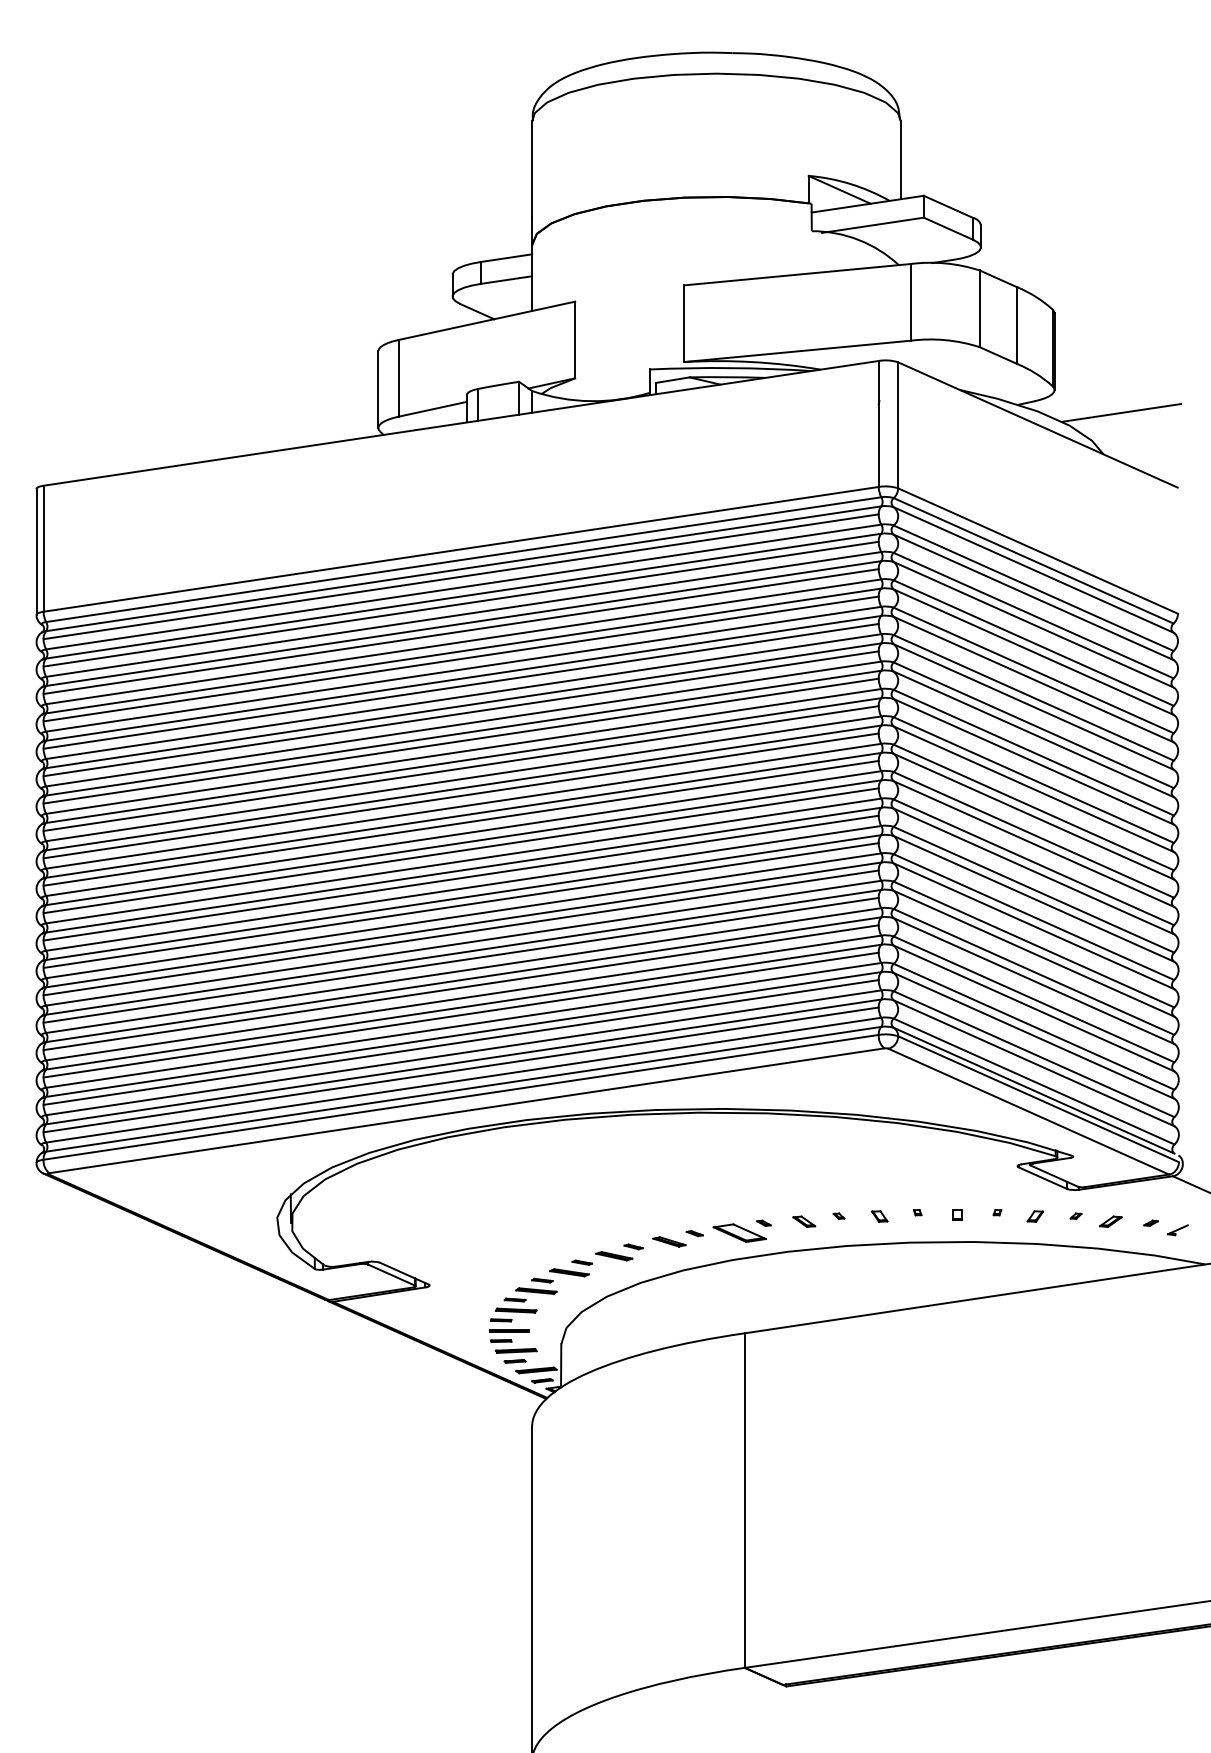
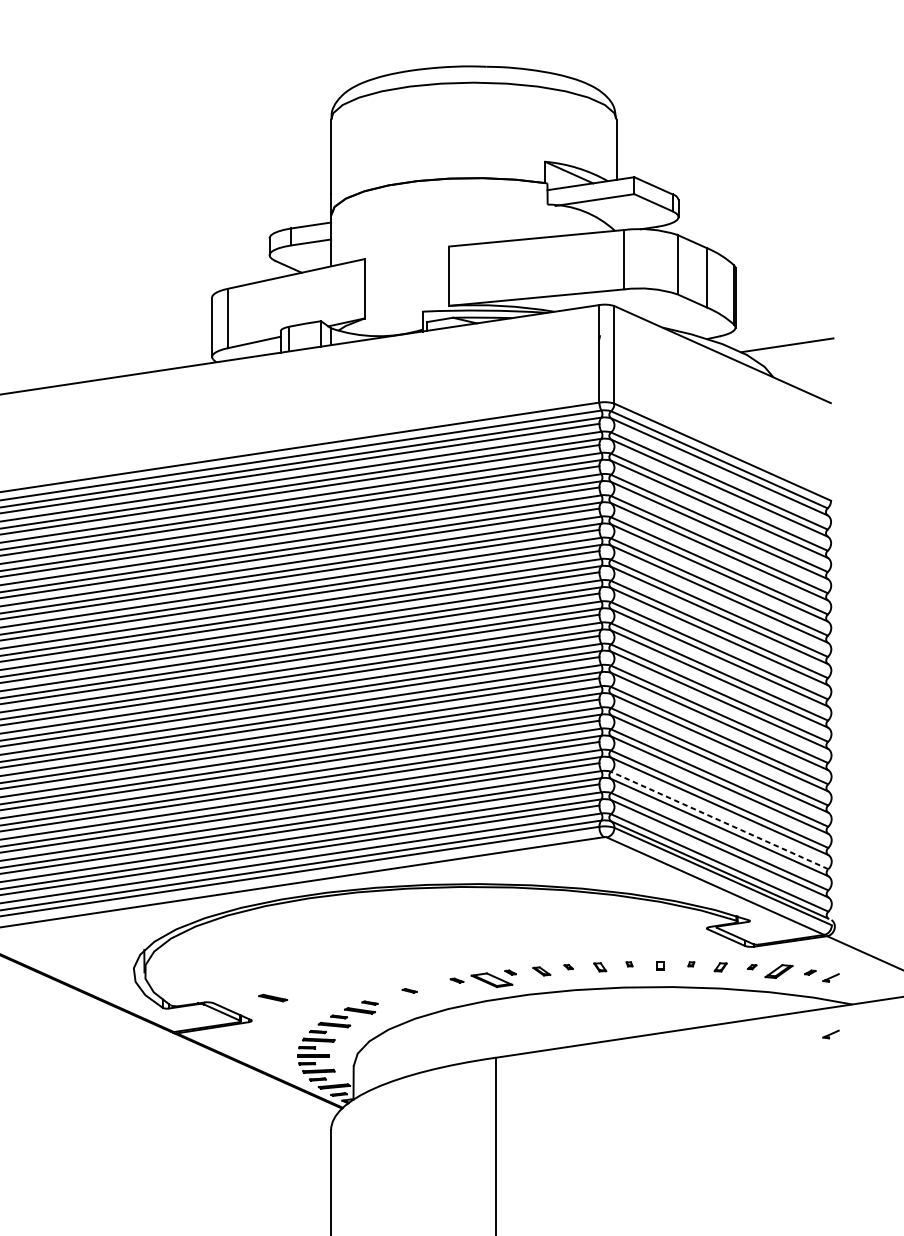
line: (1034, 1026) -> (720, 820), solid -> dashed
part: (1110, 1221) -> (778, 971), size x1.6
part: (669, 1241) -> (437, 986), removed
part: (614, 1256) -> (273, 998), moved
part: (1177, 1303) -> (830, 1034), added

